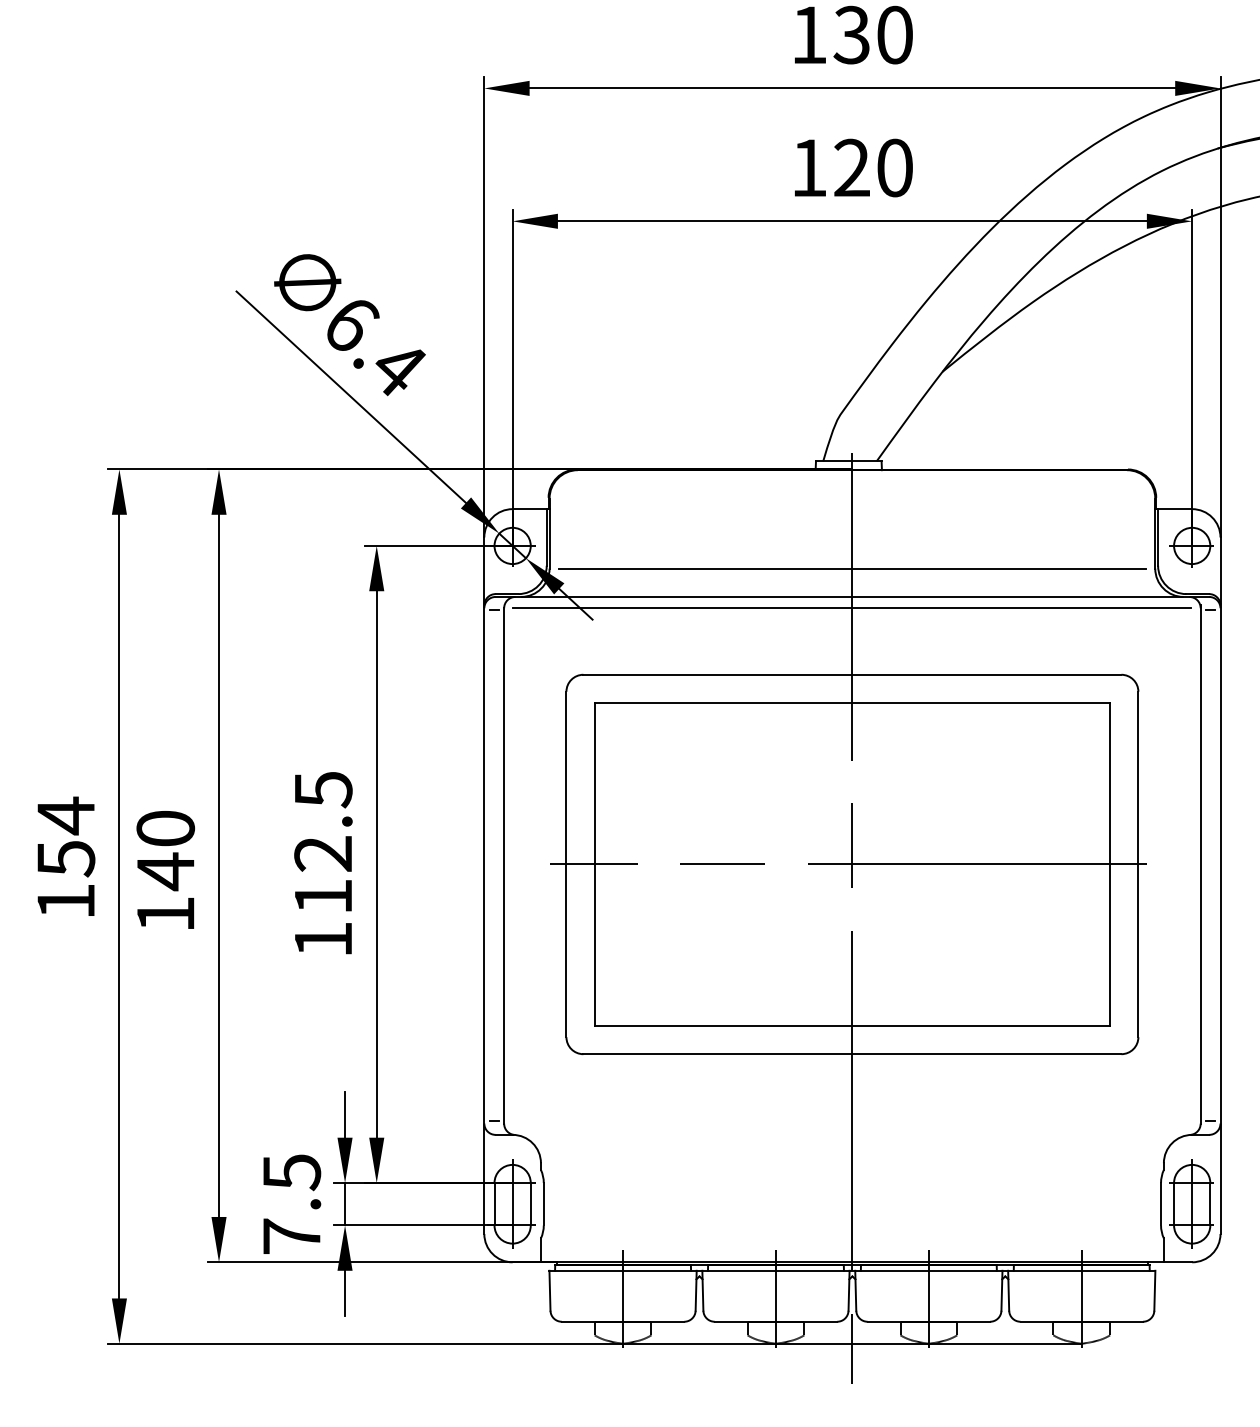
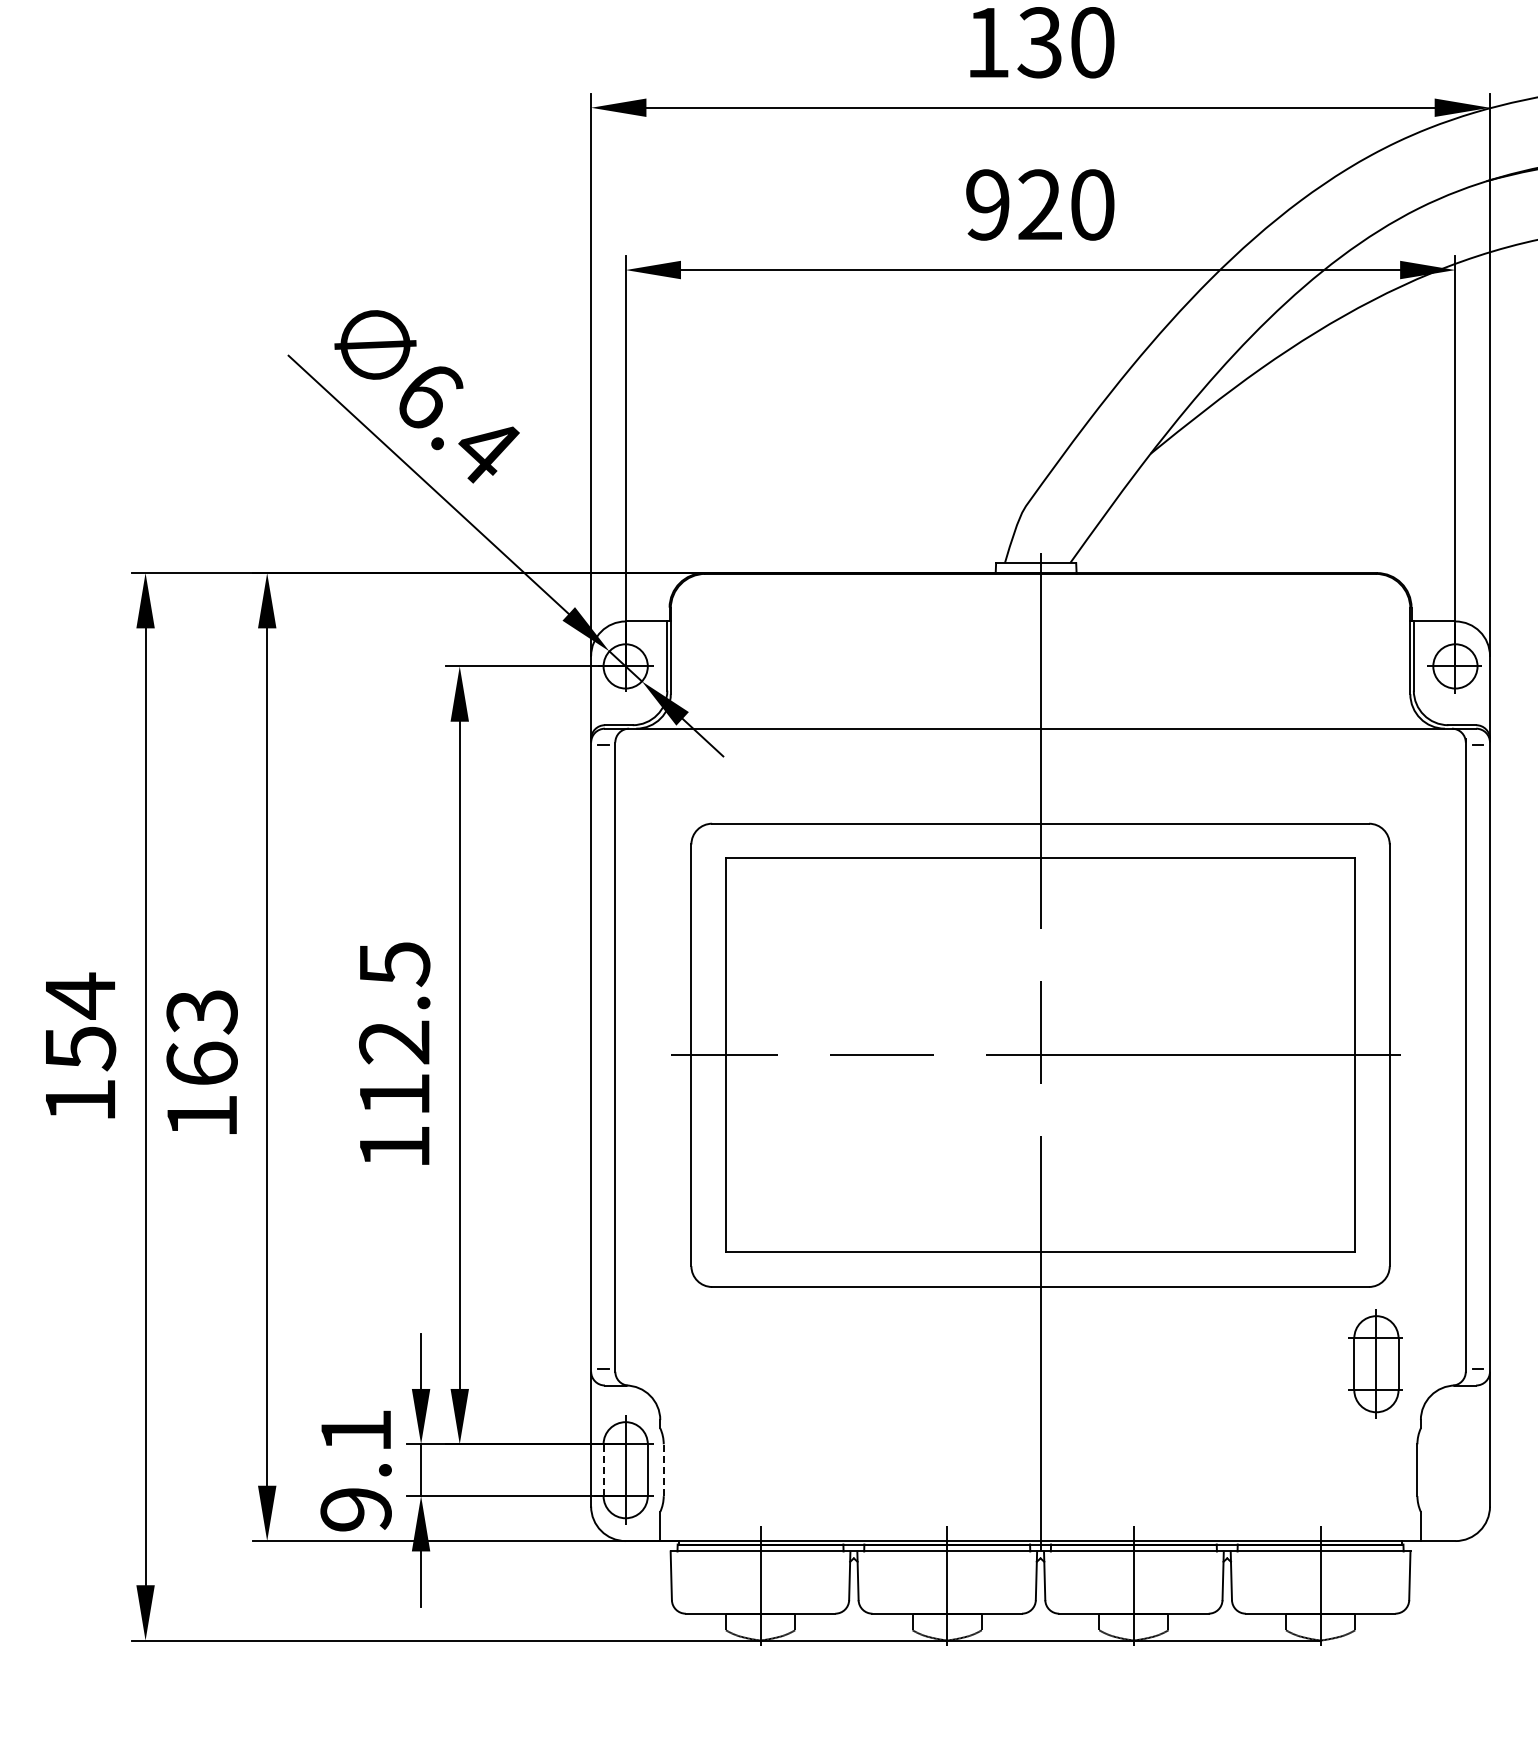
text: (808, 167) -> (987, 204), 120 -> 920
line: (852, 568) -> (1040, 694), removed
line: (852, 608) -> (1040, 742), removed
text: (165, 851) -> (201, 1039), 140 -> 163
part: (1191, 1203) -> (1375, 1363), moved
text: (291, 1204) -> (355, 1470), 7.5 -> 9.1
line: (494, 1204) -> (603, 1470), solid -> dashed
line: (543, 1204) -> (663, 1470), solid -> dashed
line: (852, 1348) -> (1040, 1646), removed

